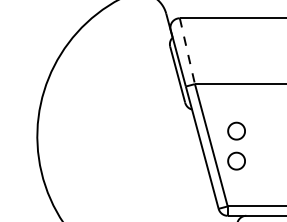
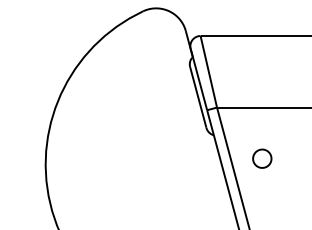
line: (187, 51) -> (208, 72), dashed -> solid
part: (236, 160) -> (262, 190), removed

